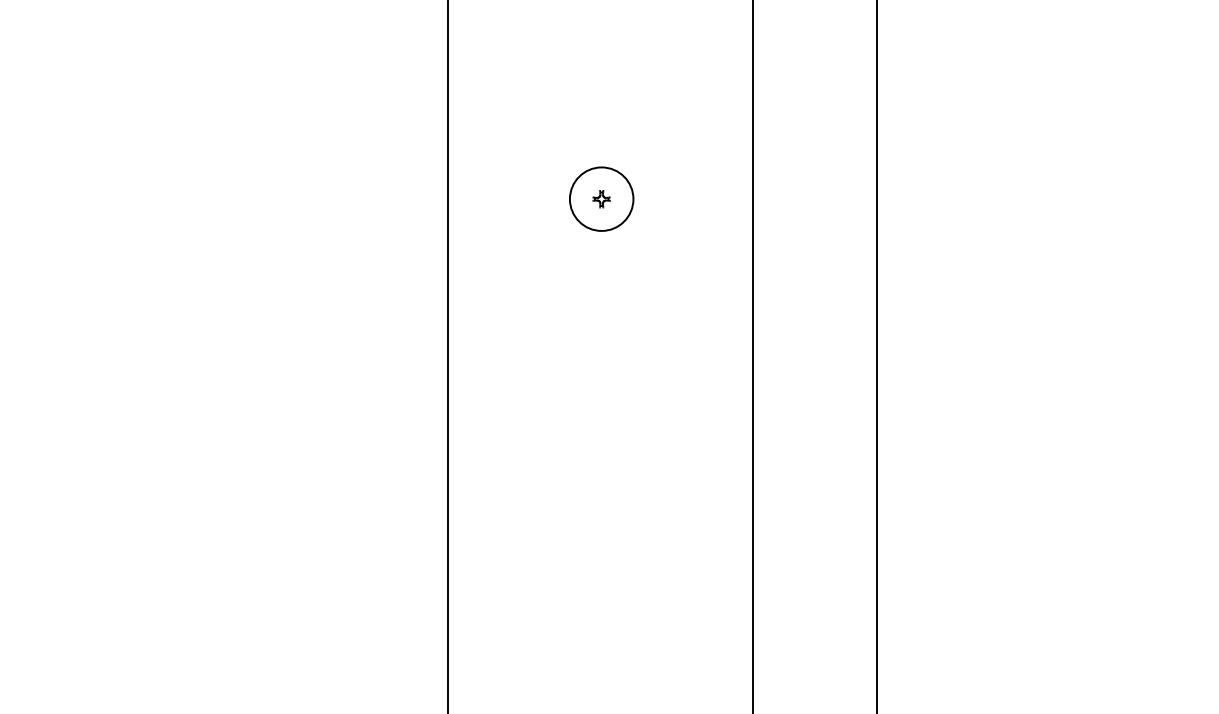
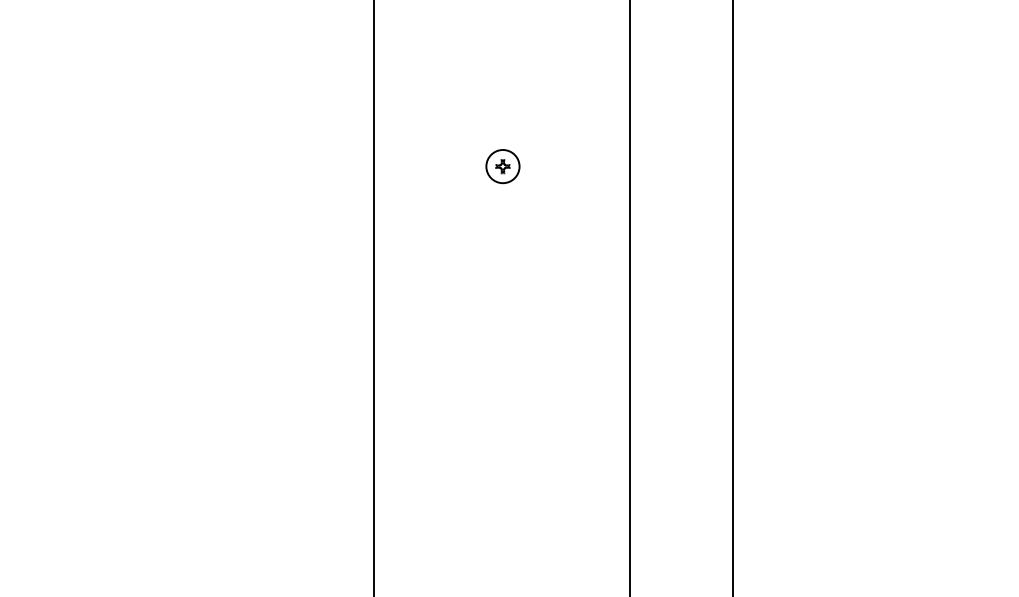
circle: (601, 199) -> (502, 166), size x0.62

